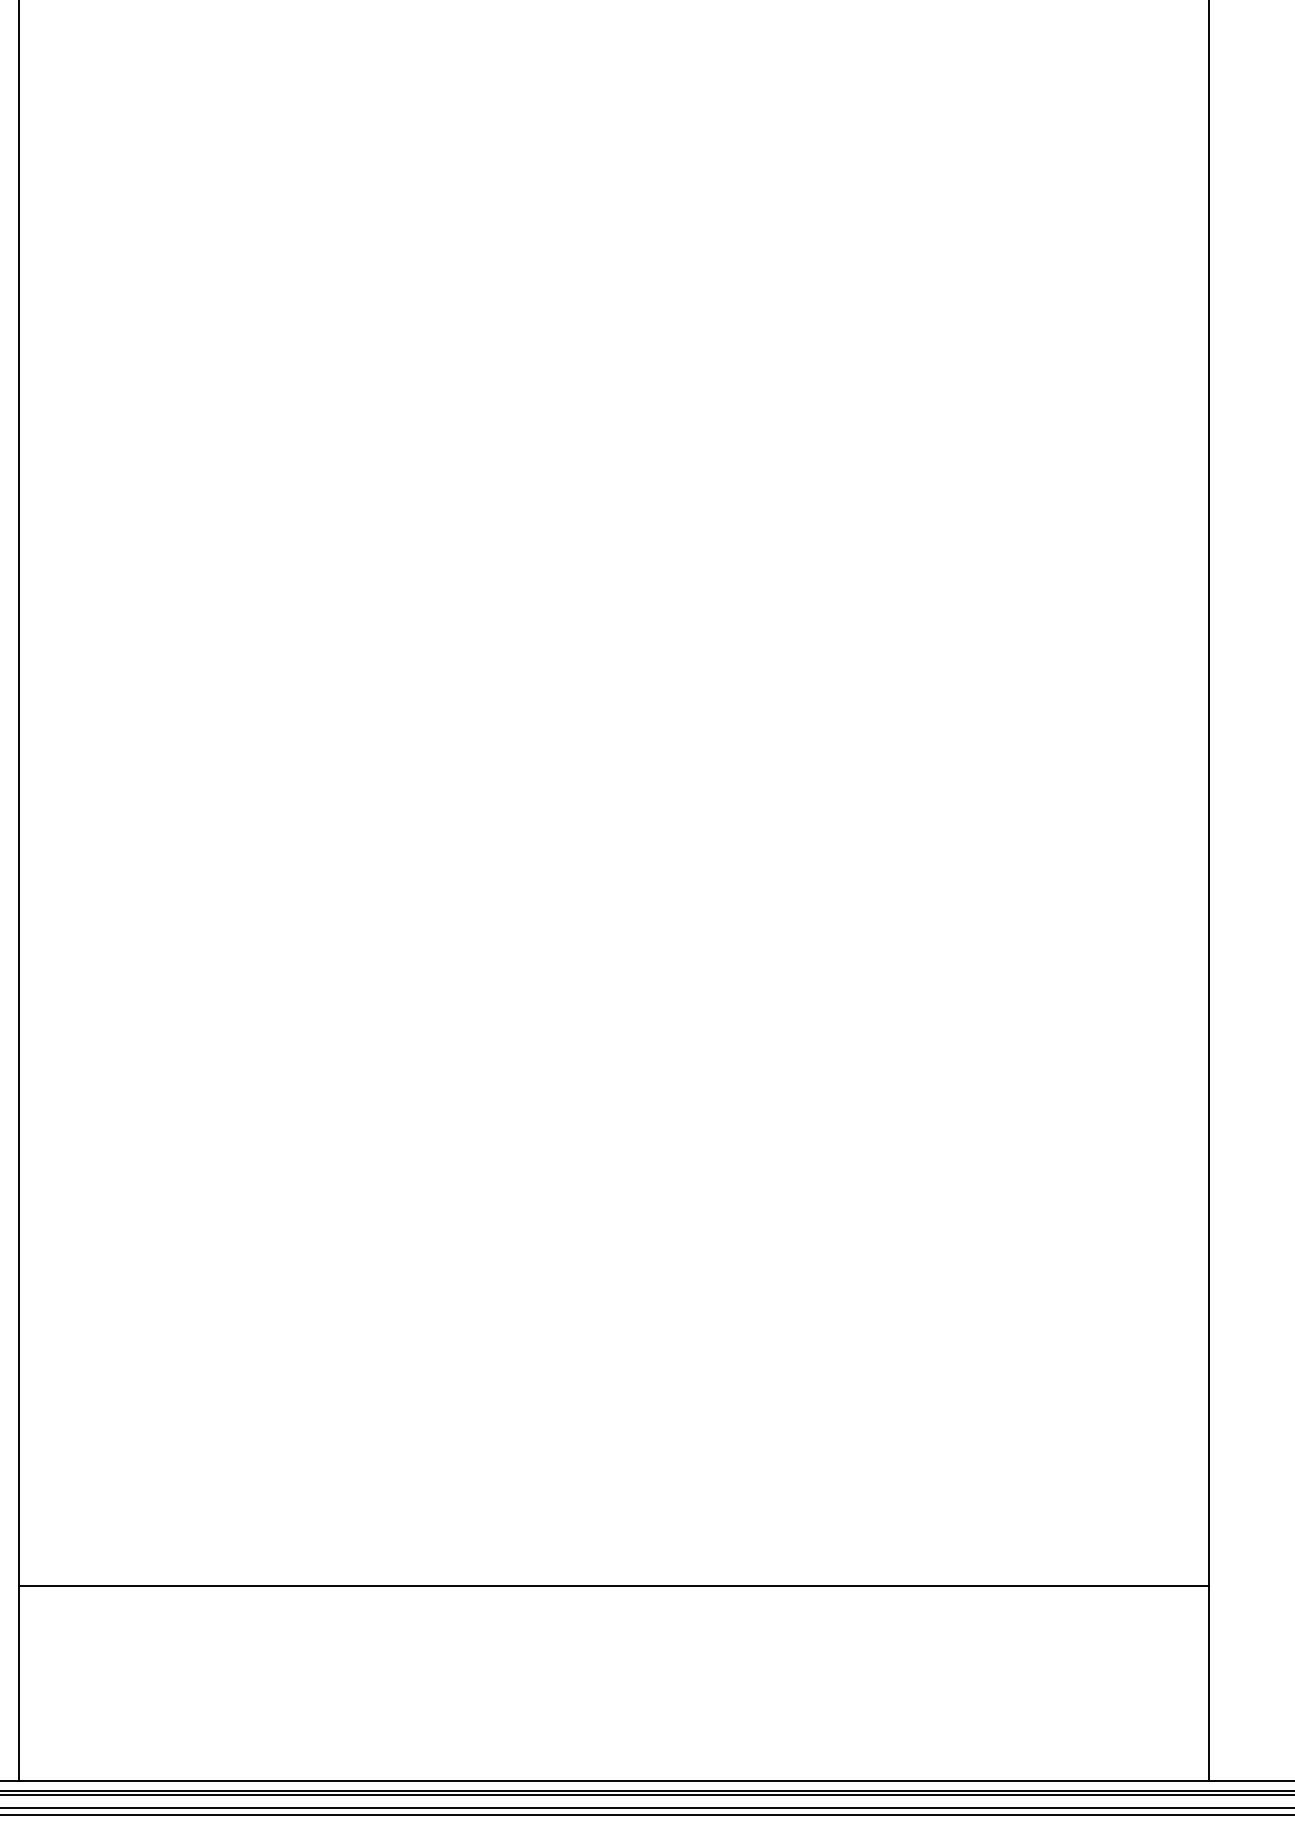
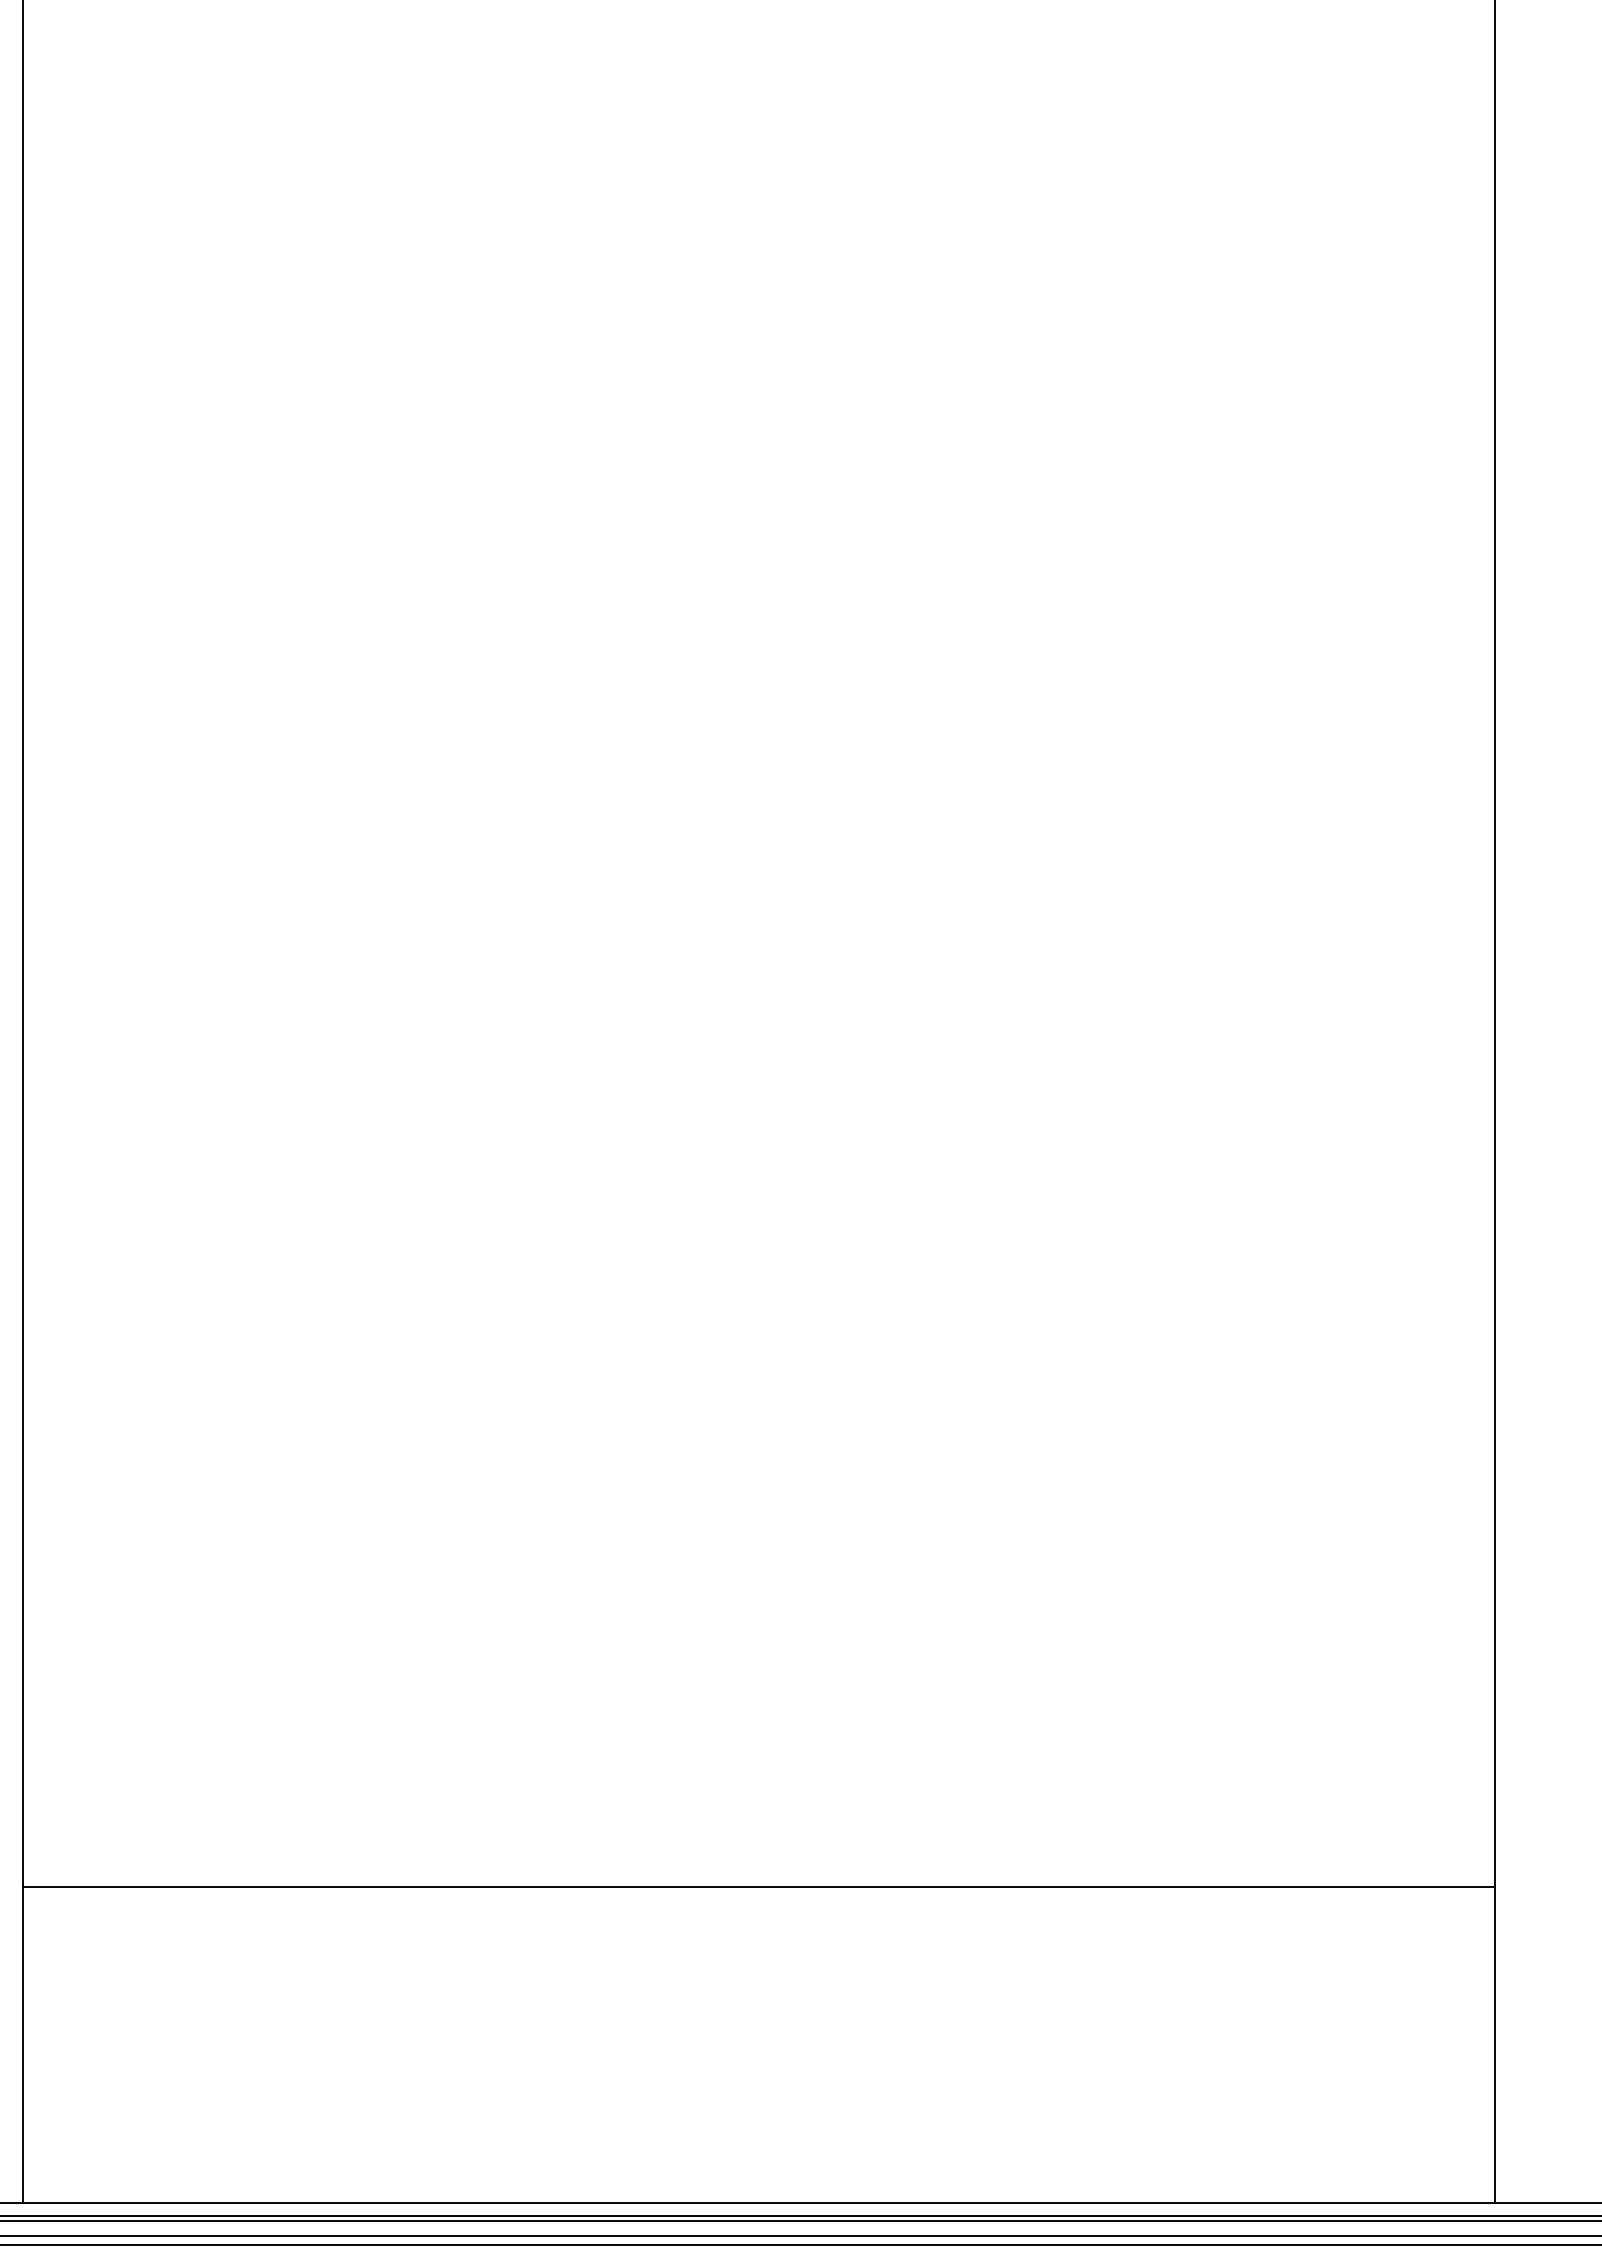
line: (613, 1586) -> (759, 1887), moved

